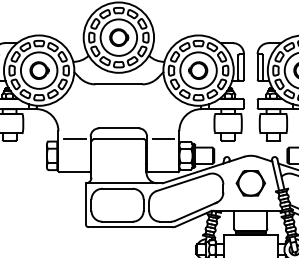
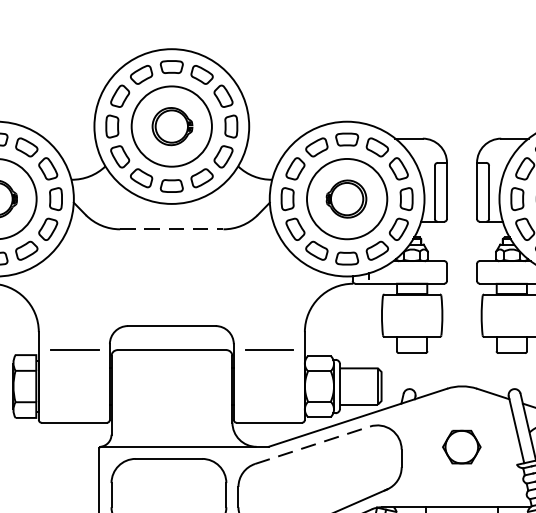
line: (119, 84) -> (173, 229), solid -> dashed
line: (183, 182) -> (313, 445), solid -> dashed
part: (250, 183) -> (461, 447), size x0.6

